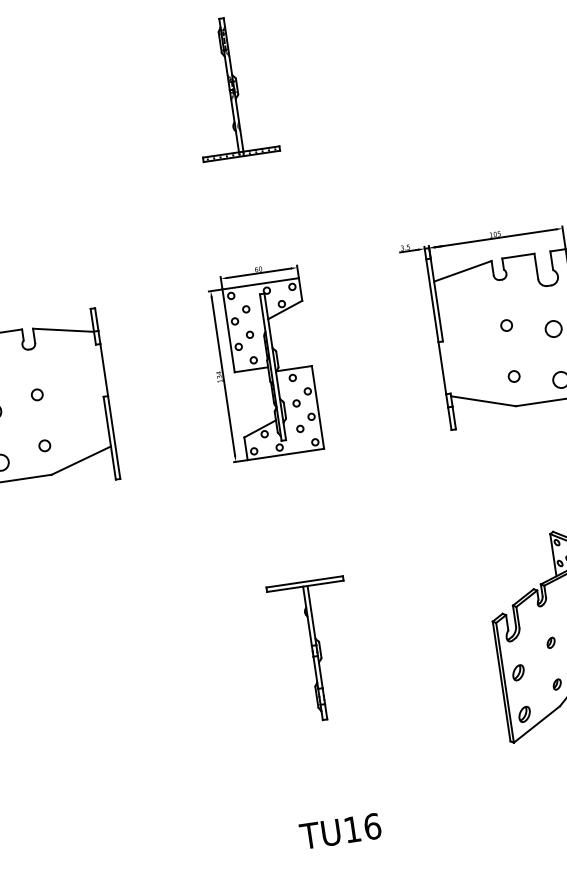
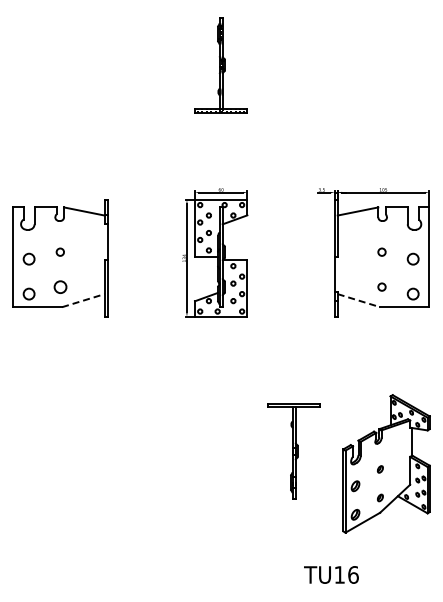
line: (484, 400) -> (359, 300), solid -> dashed
circle: (43, 445) -> (59, 286), size x1.6
line: (81, 460) -> (83, 300), solid -> dashed
part: (313, 651) -> (293, 451), moved
text: (340, 830) -> (331, 574), moved

